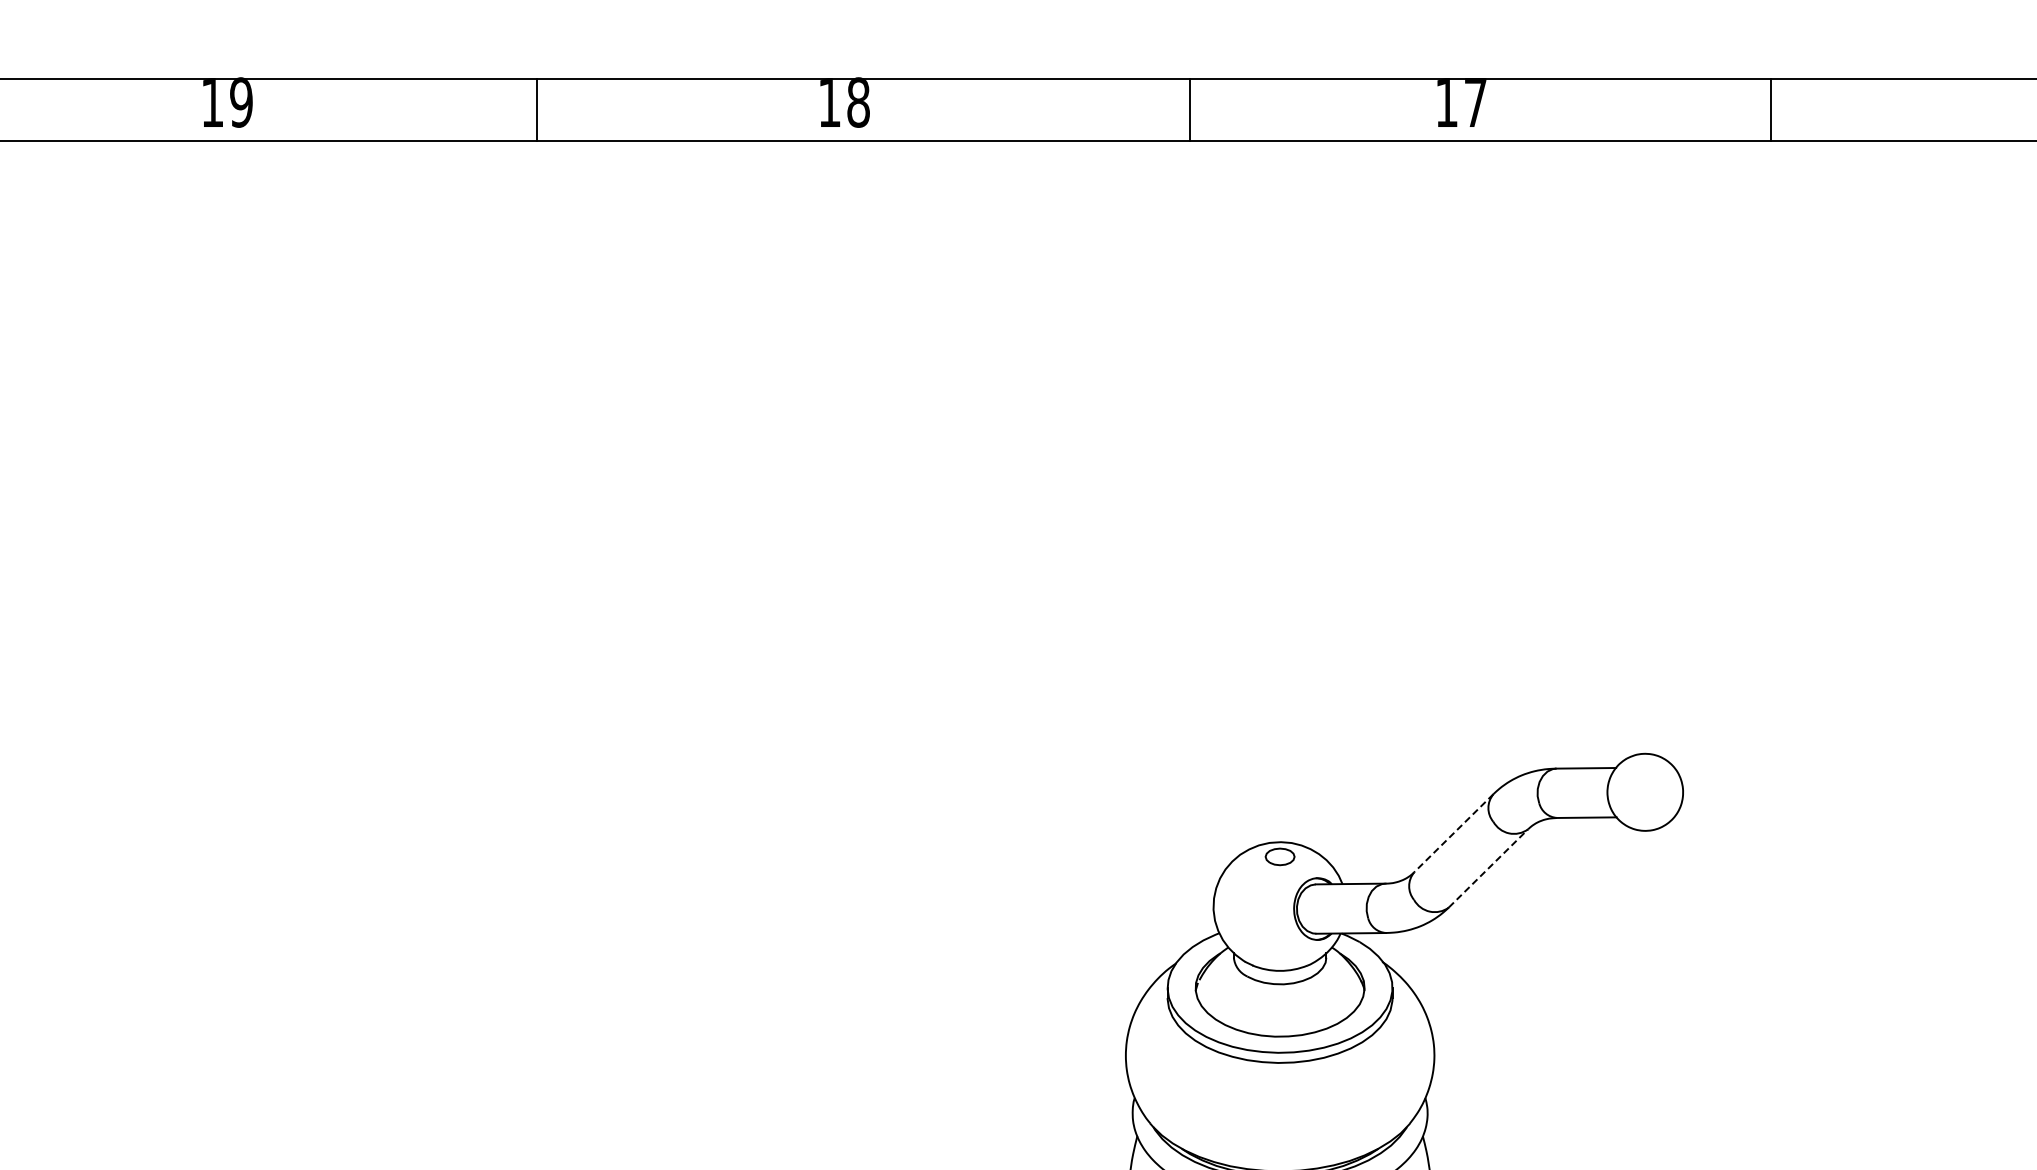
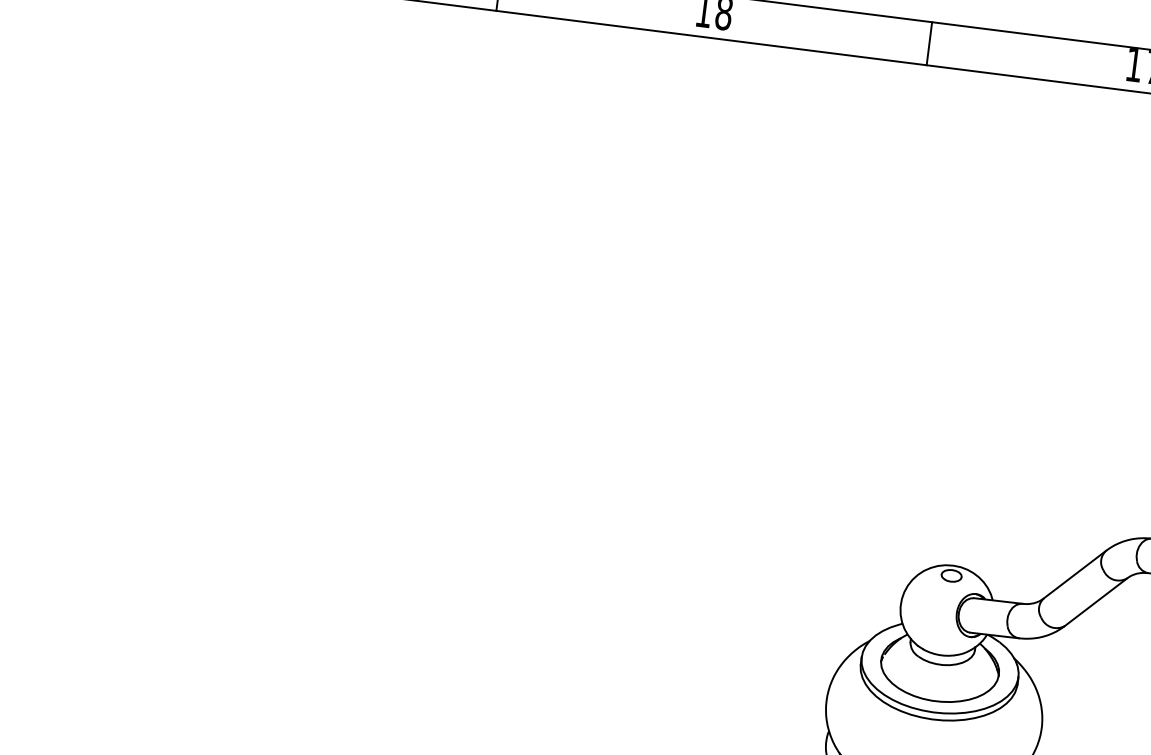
line: (1189, 109) -> (929, 43), moved
line: (1453, 833) -> (1074, 574), dashed -> solid
line: (1488, 868) -> (1095, 602), dashed -> solid

